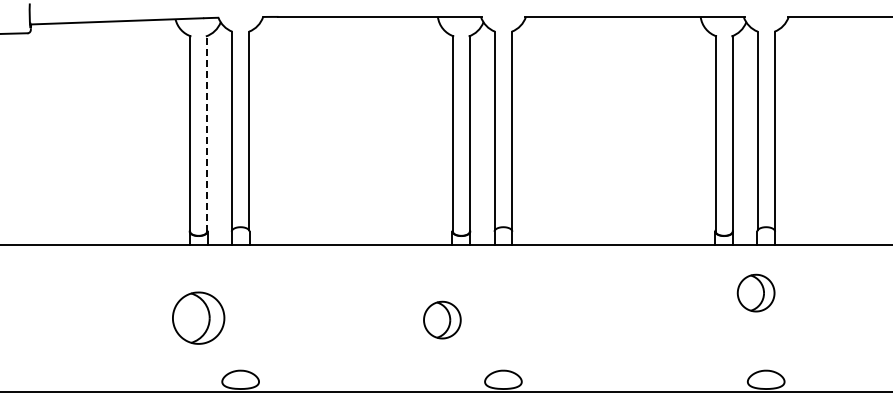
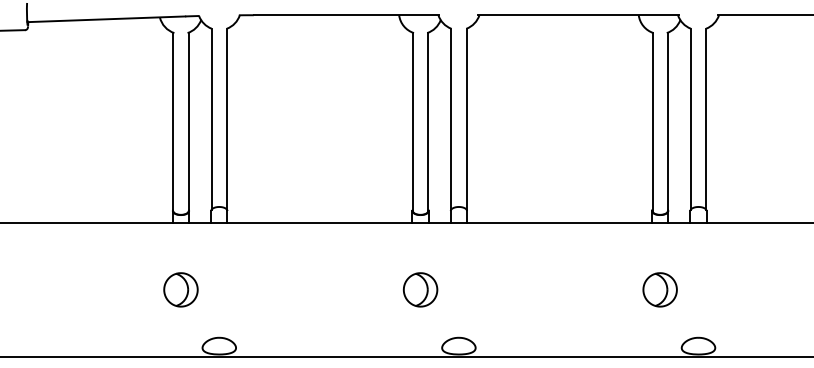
line: (207, 133) -> (189, 121), dashed -> solid
part: (755, 292) -> (659, 289), moved
part: (198, 317) -> (180, 289), size x0.71
part: (442, 319) -> (420, 289), moved

